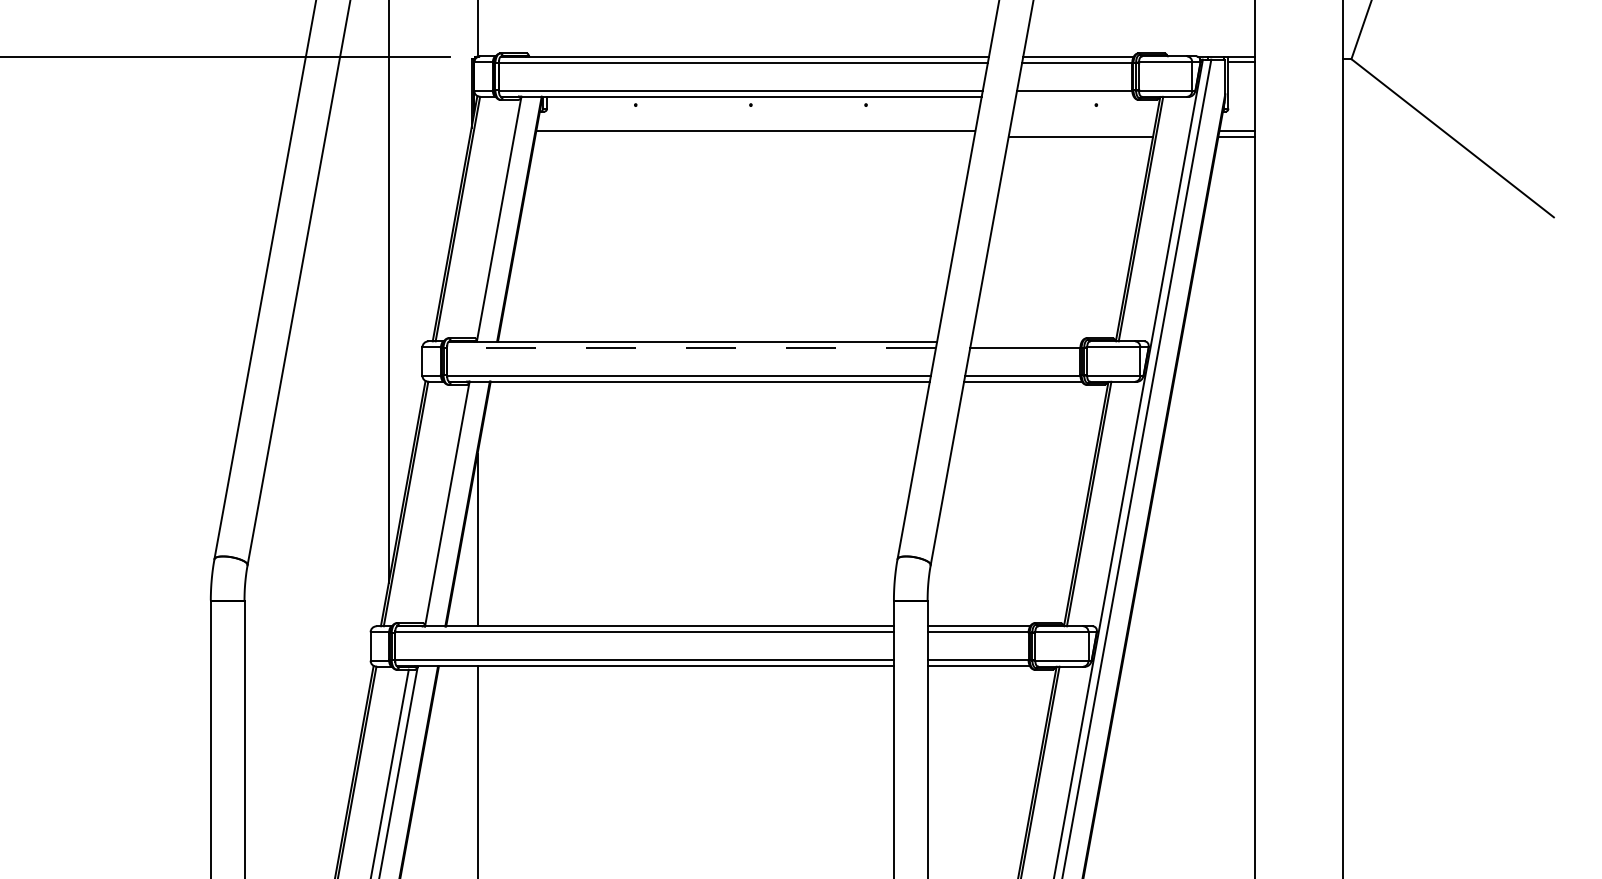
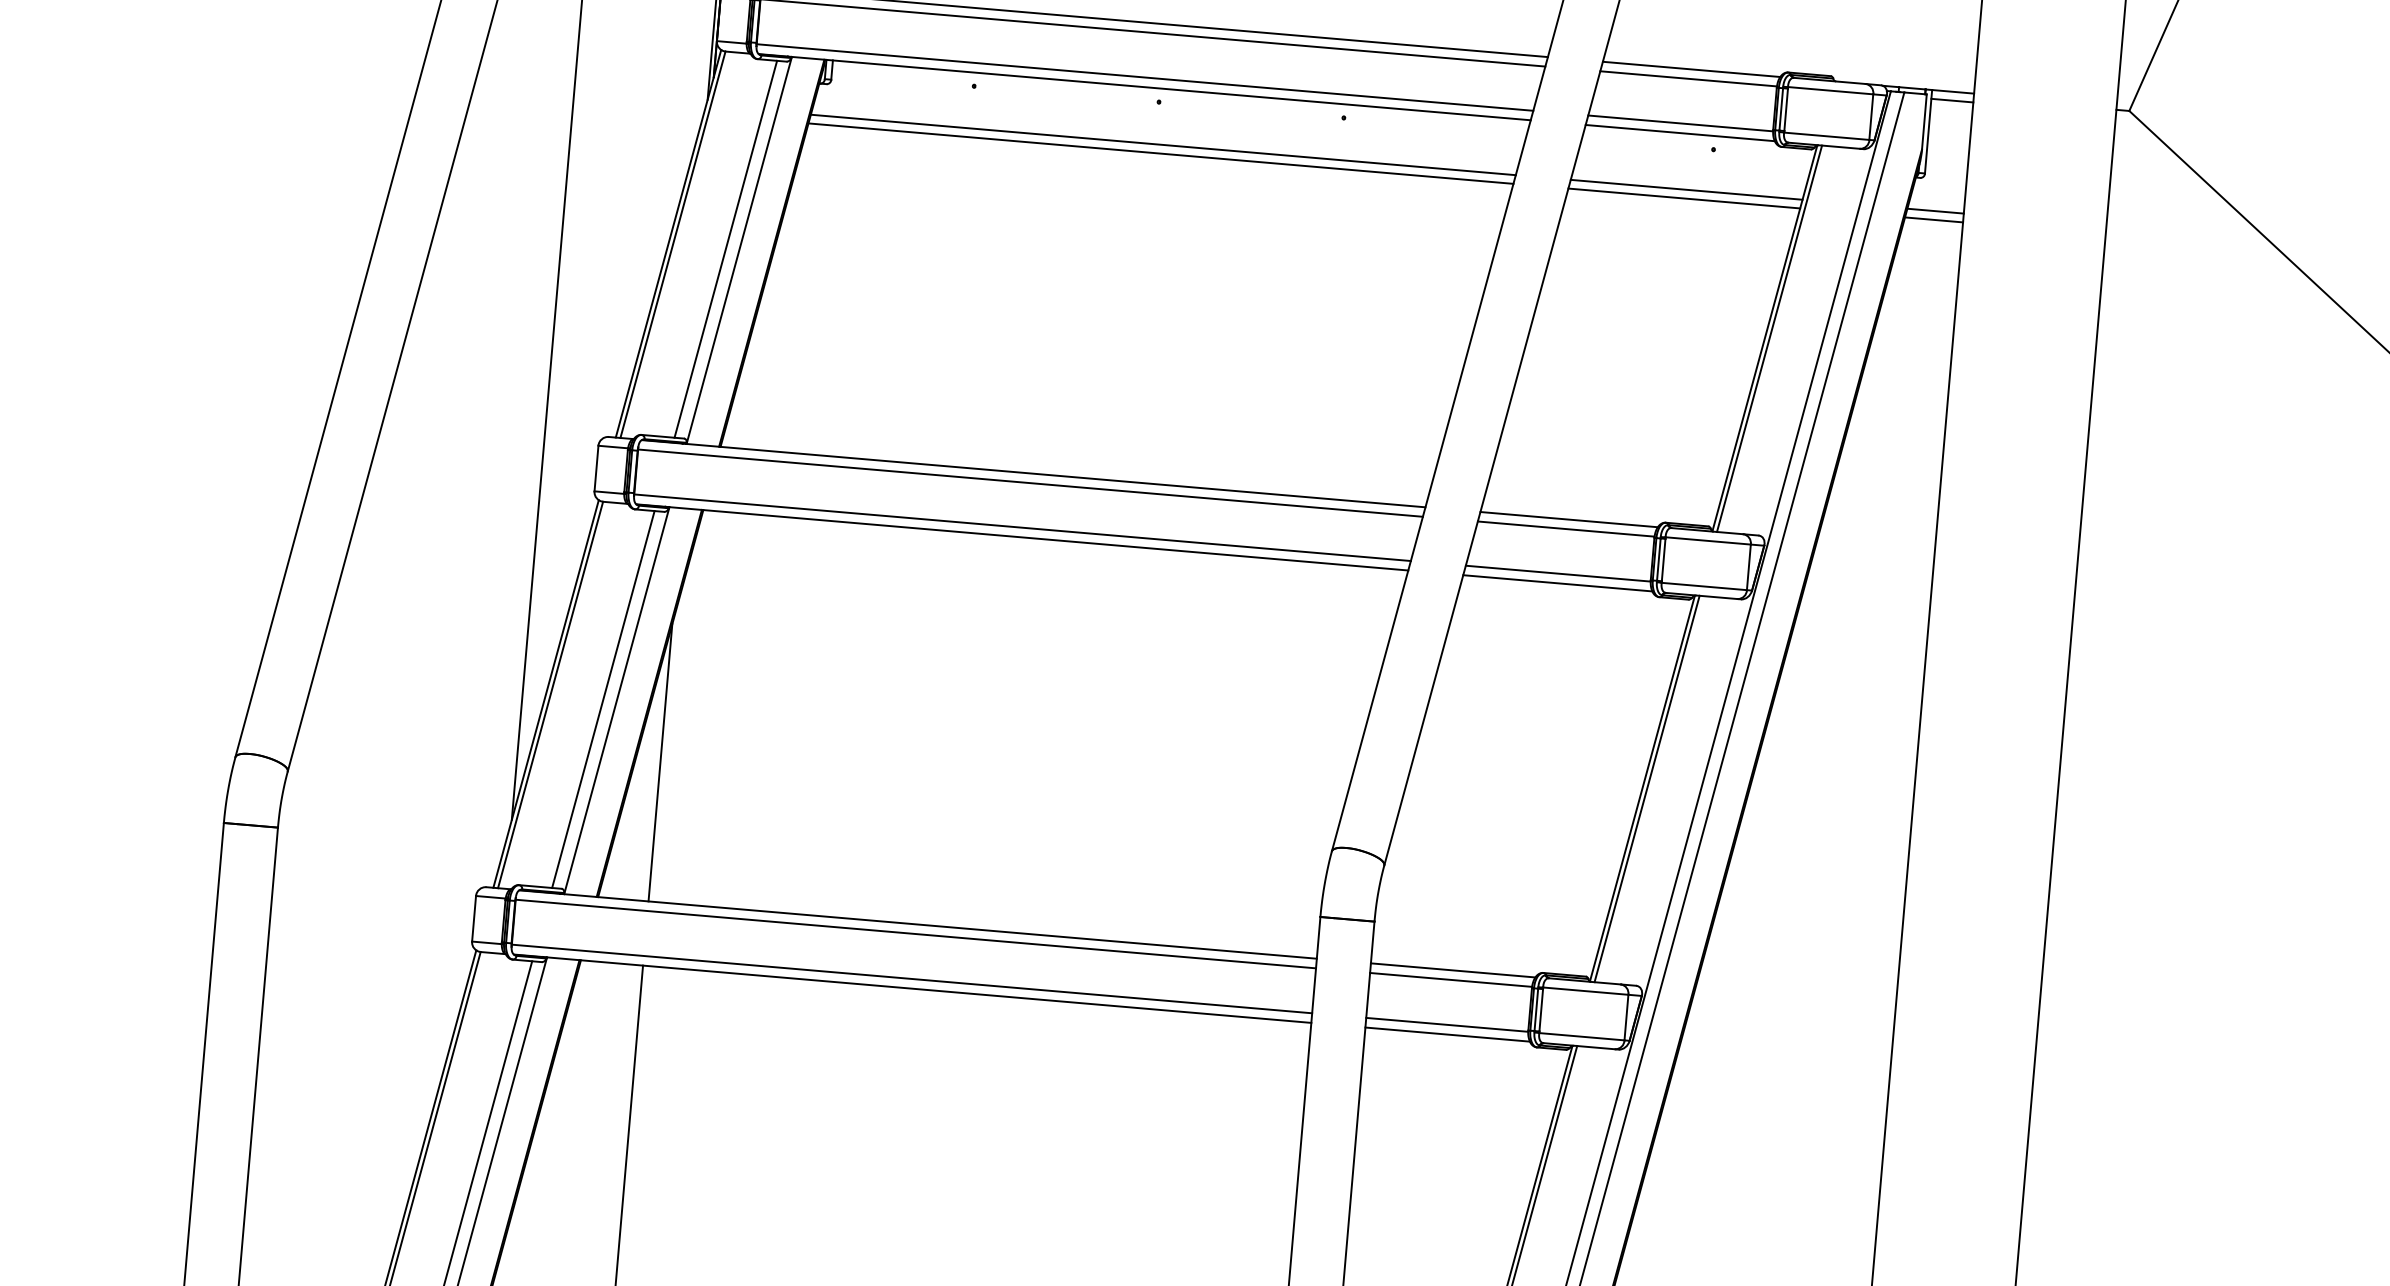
line: (1074, 96) -> (1679, 132), added
line: (1081, 131) -> (1686, 189), added
line: (754, 136) -> (1160, 152), added
line: (490, 218) -> (725, 248), added
line: (1026, 341) -> (1568, 519), added
line: (691, 347) -> (1030, 483), dashed -> solid
line: (438, 503) -> (602, 698), added

